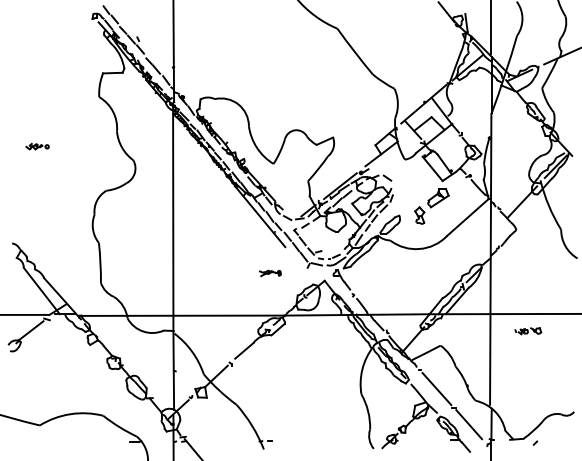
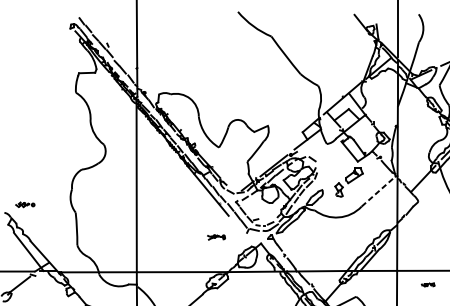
part: (37, 146) -> (25, 204), moved
line: (468, 217) -> (379, 191), solid -> dashed
part: (528, 331) -> (428, 285), size x0.6

